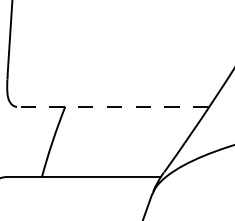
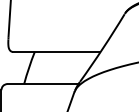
line: (112, 108) -> (56, 52), dashed -> solid

